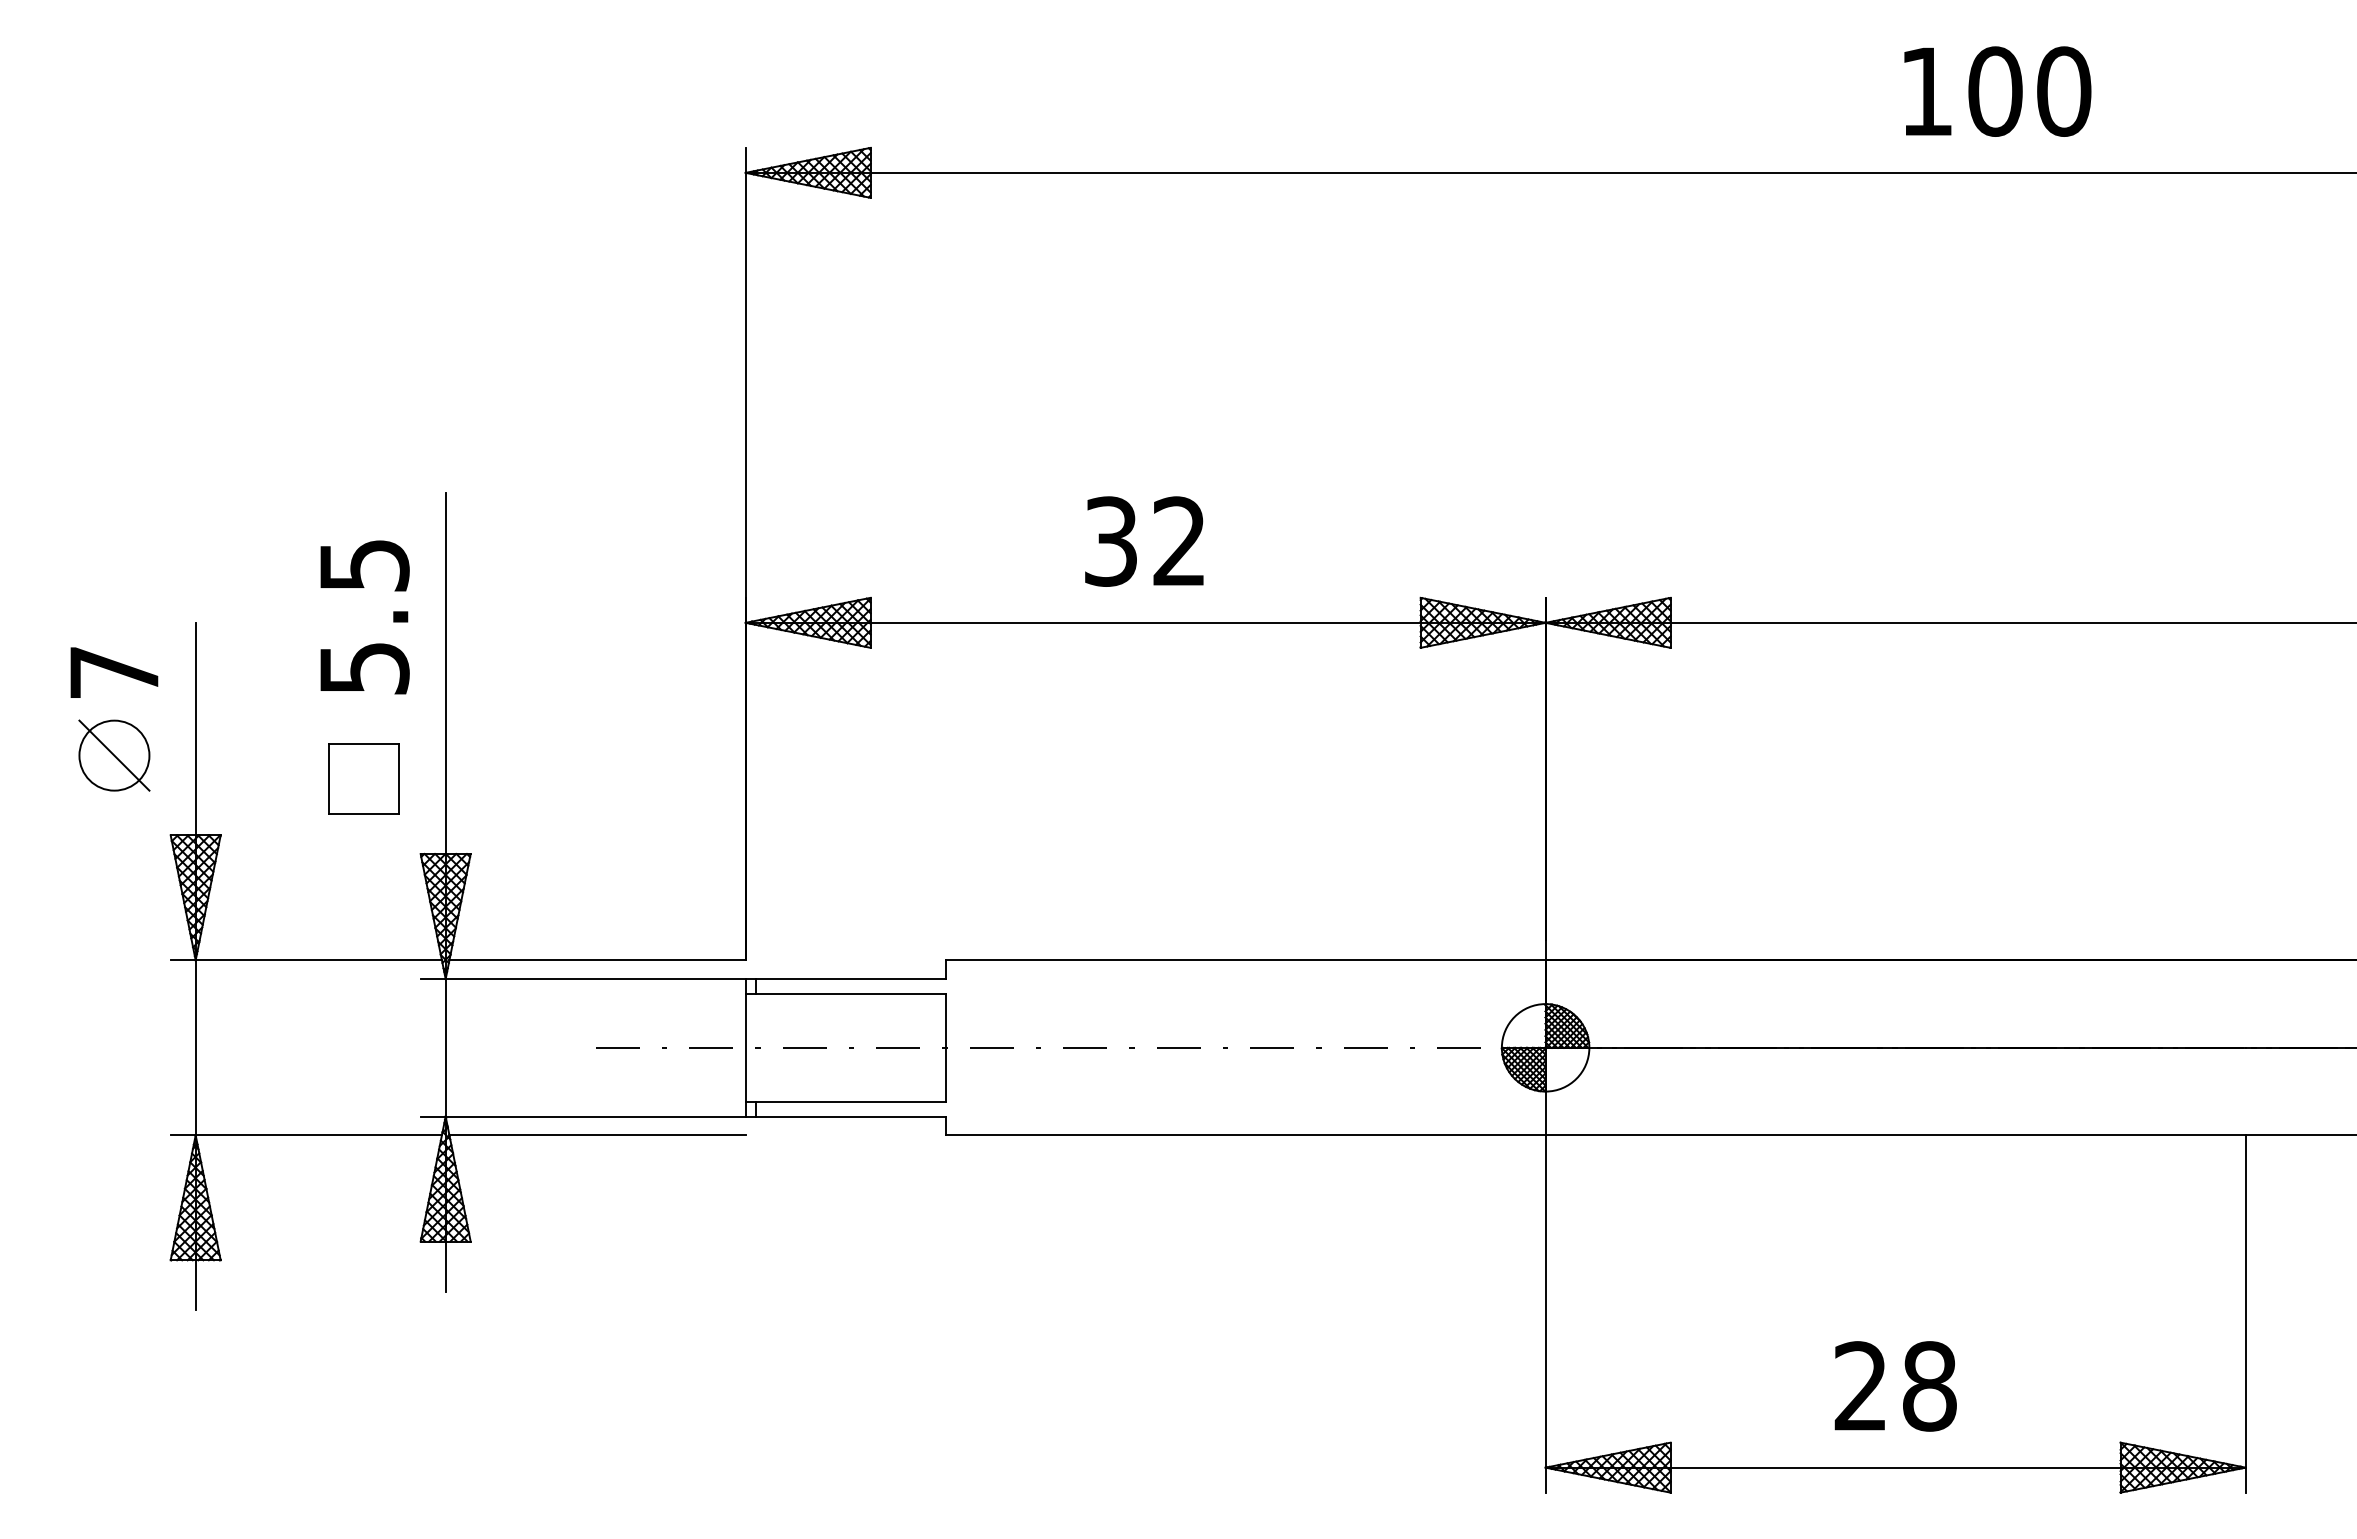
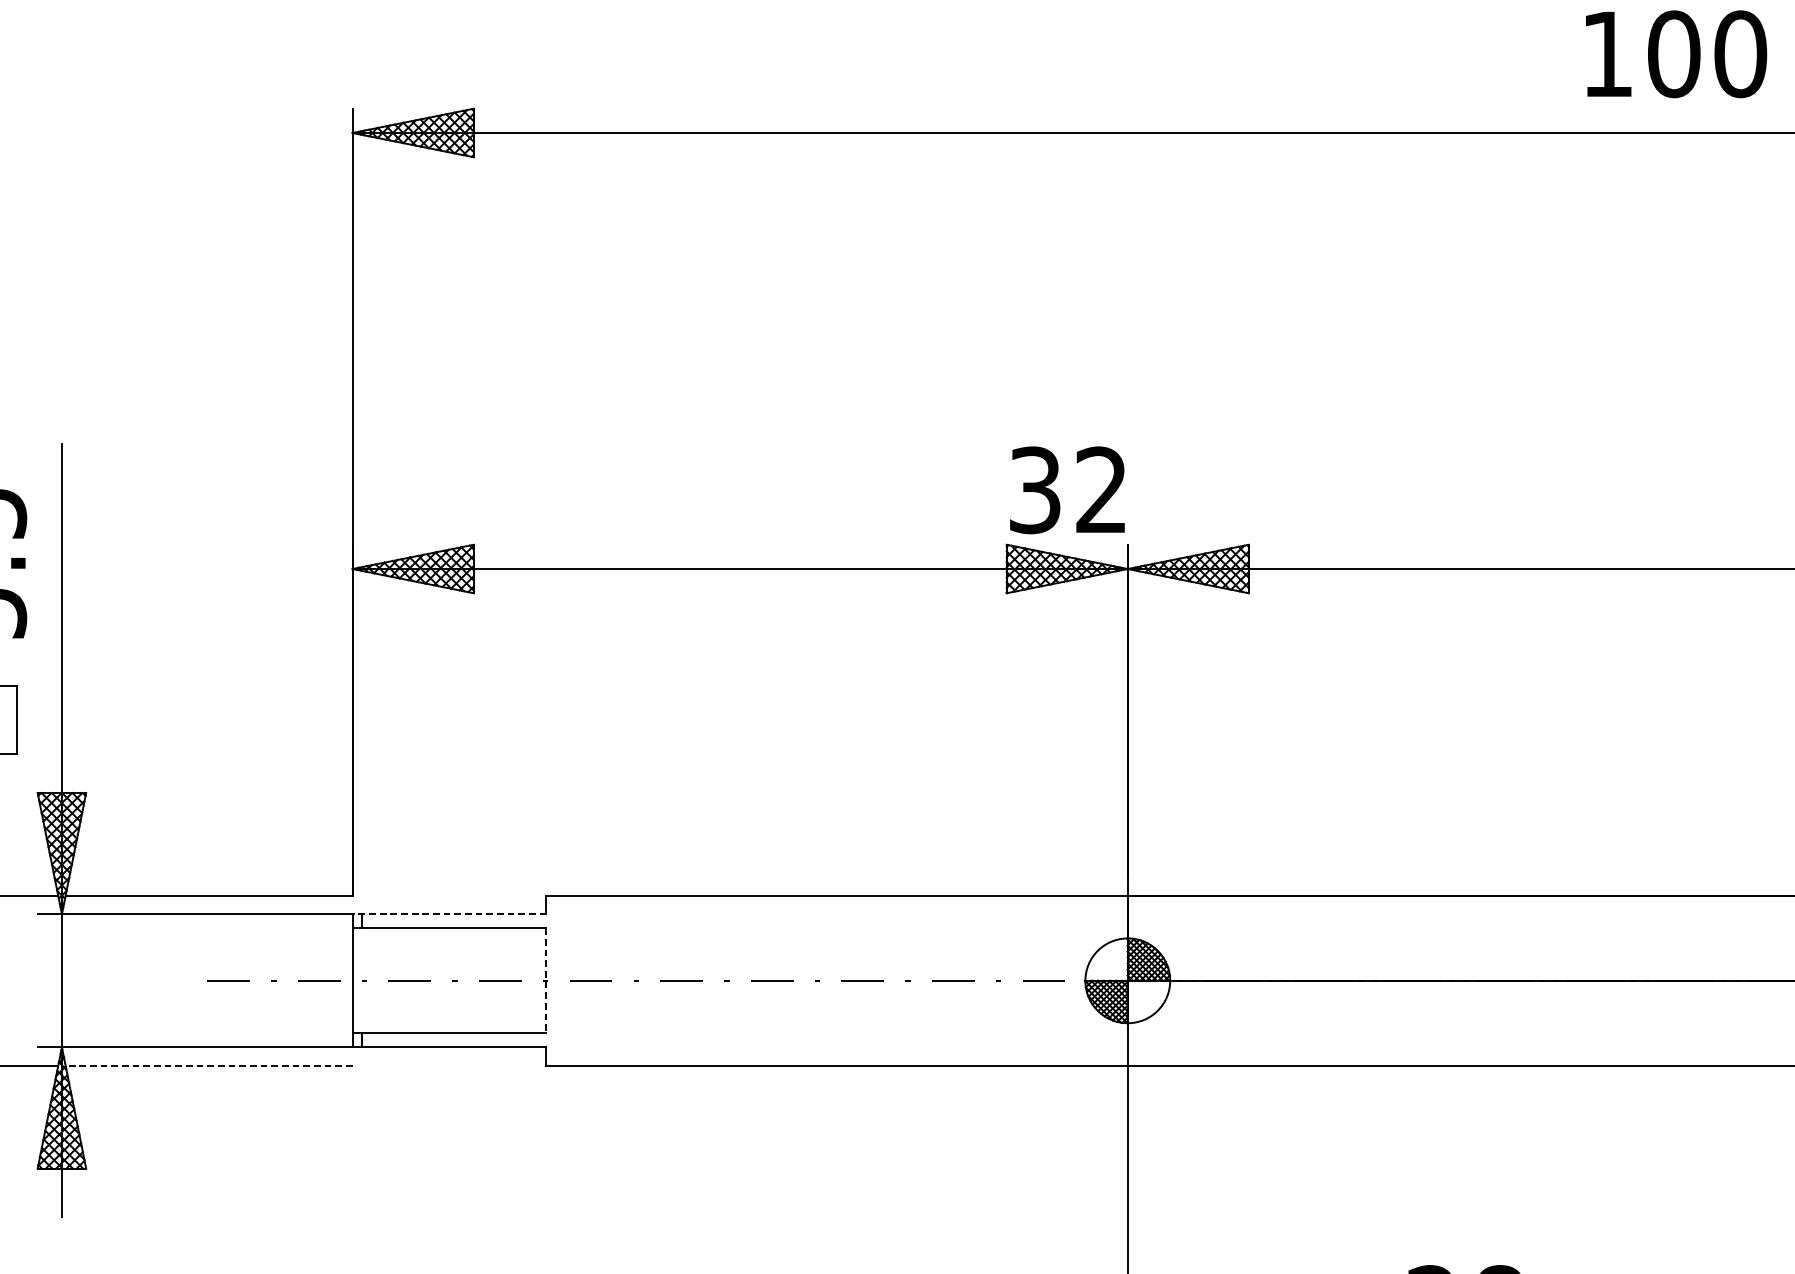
text: (1997, 91) -> (1676, 54), moved
text: (1144, 541) -> (1067, 490), moved
line: (845, 979) -> (449, 914), solid -> dashed
line: (945, 1048) -> (546, 981), solid -> dashed
line: (597, 1135) -> (209, 1065), solid -> dashed

